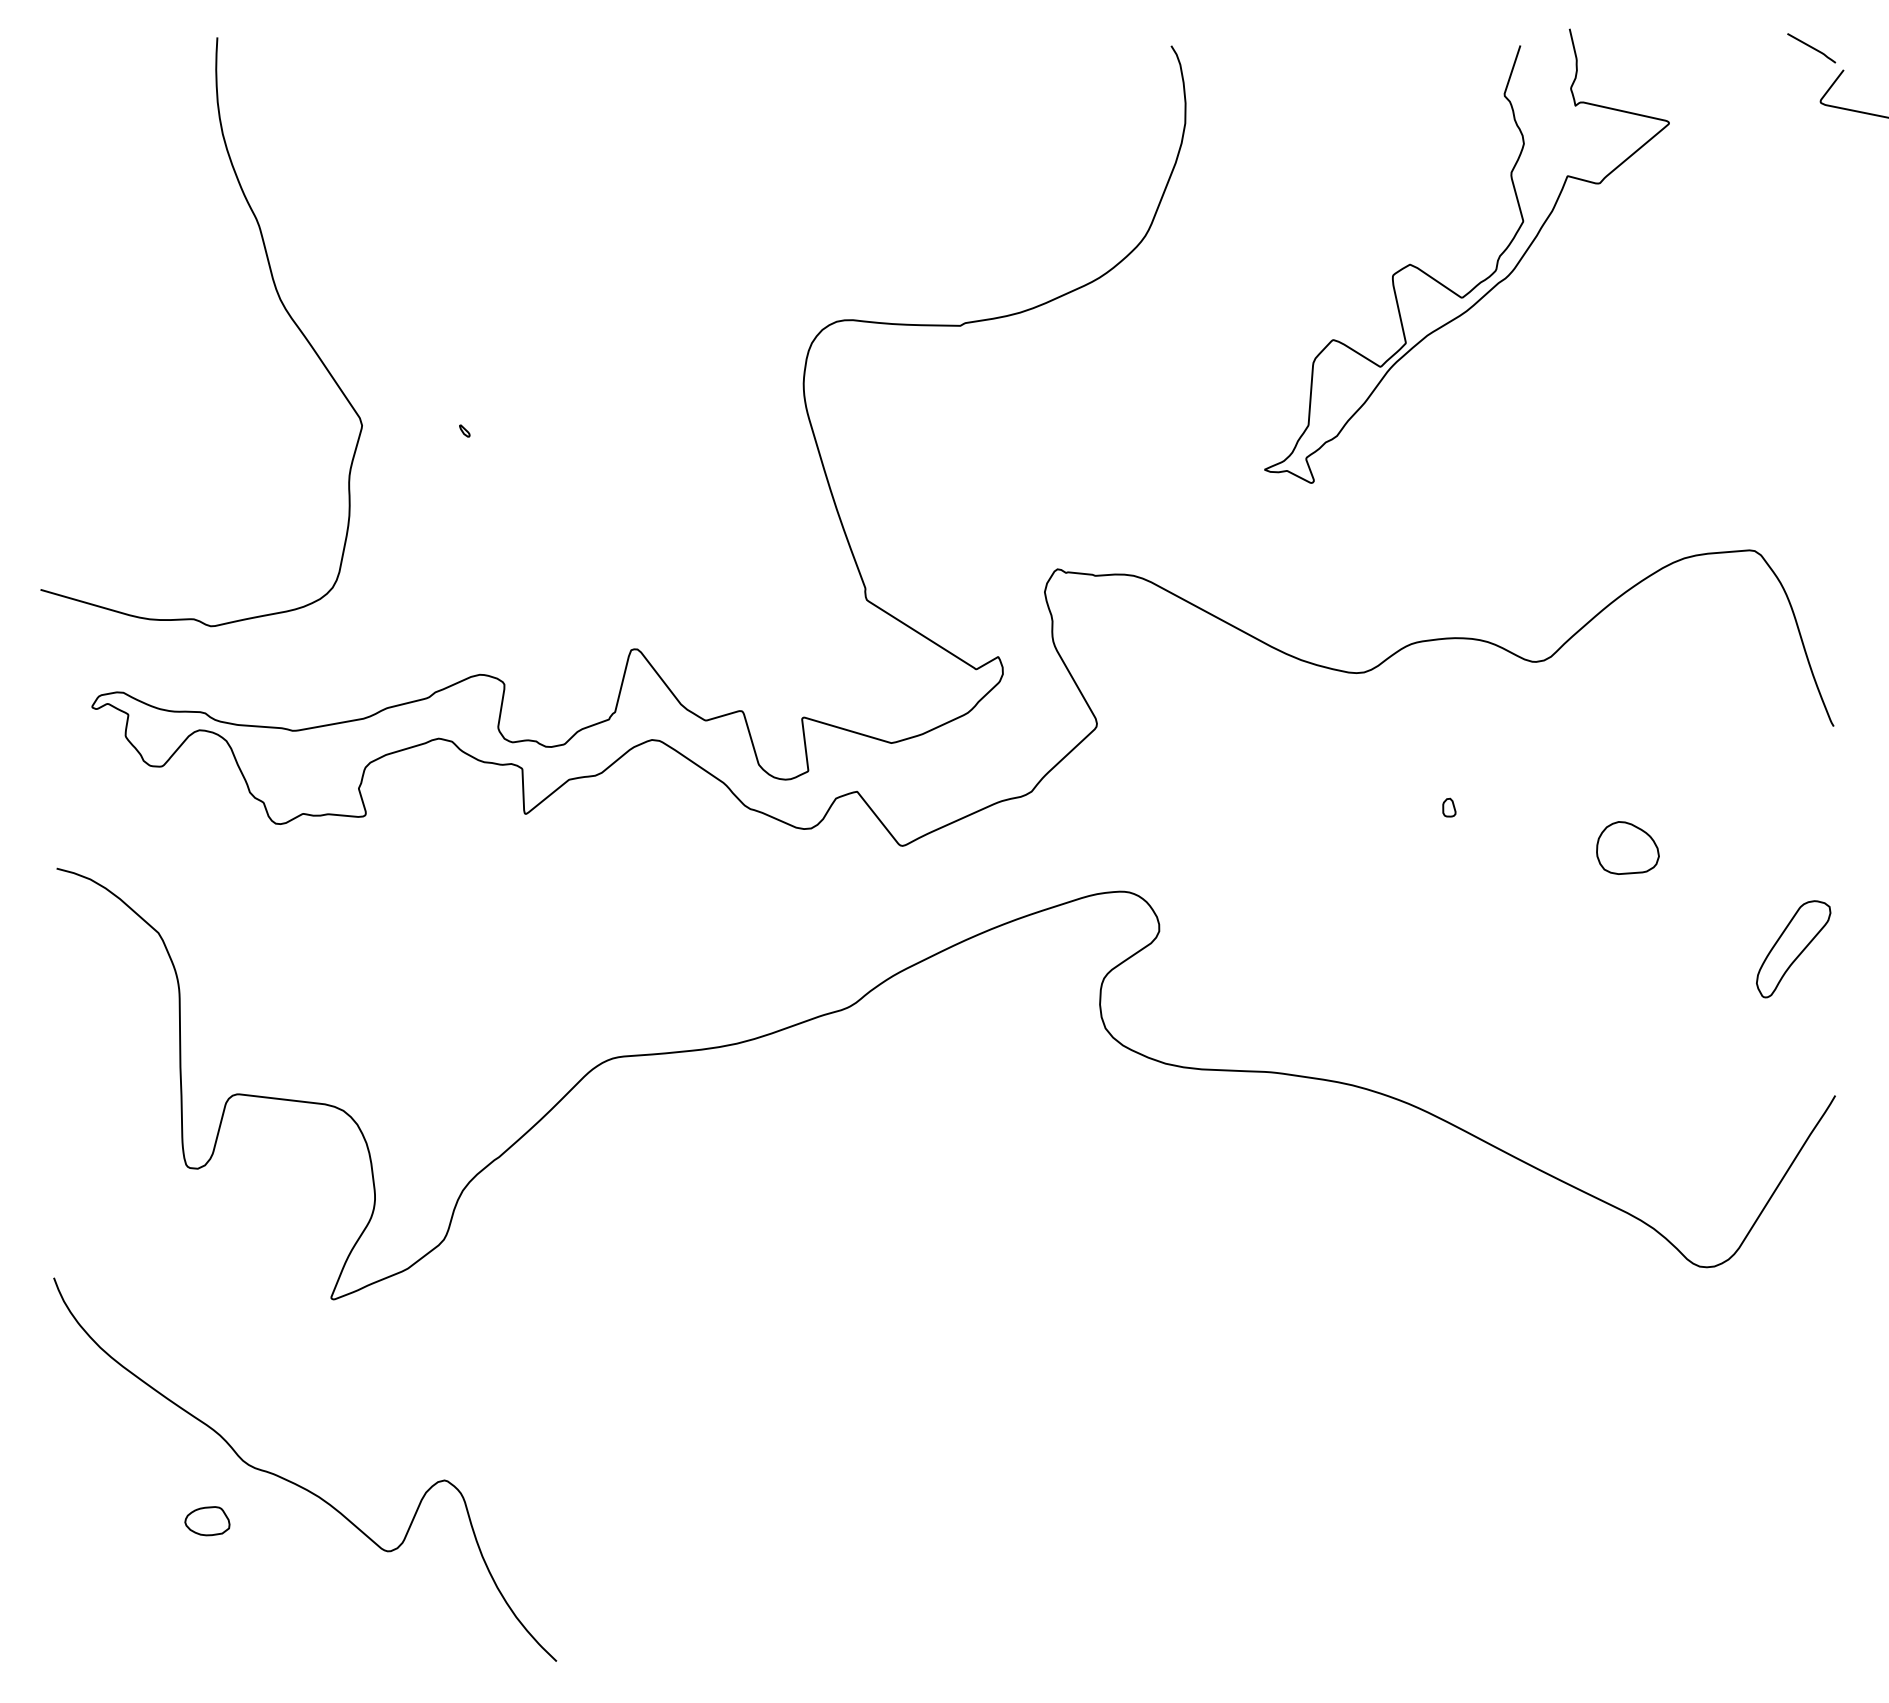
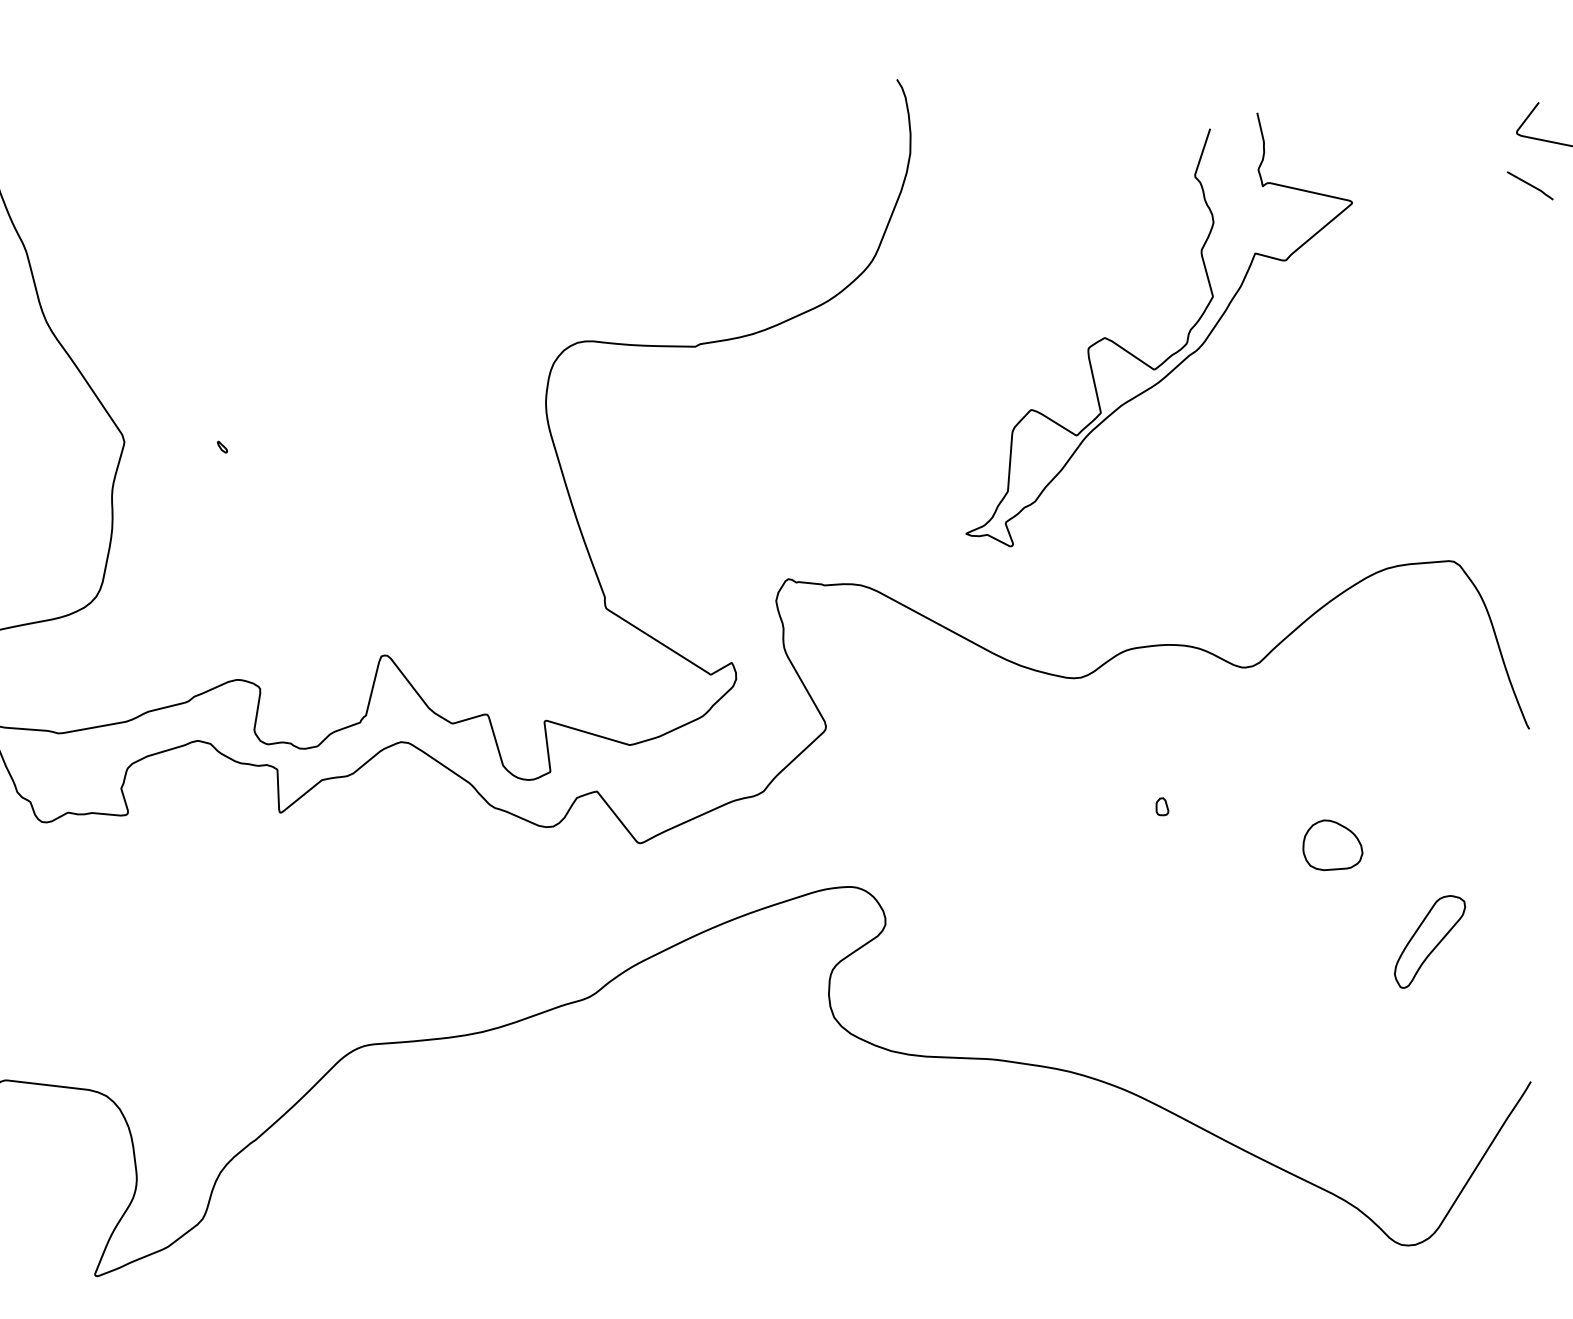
curve: (1811, 48) -> (1530, 186), moved
curve: (1483, 279) -> (1174, 352), moved
part: (1793, 949) -> (1429, 942), moved

